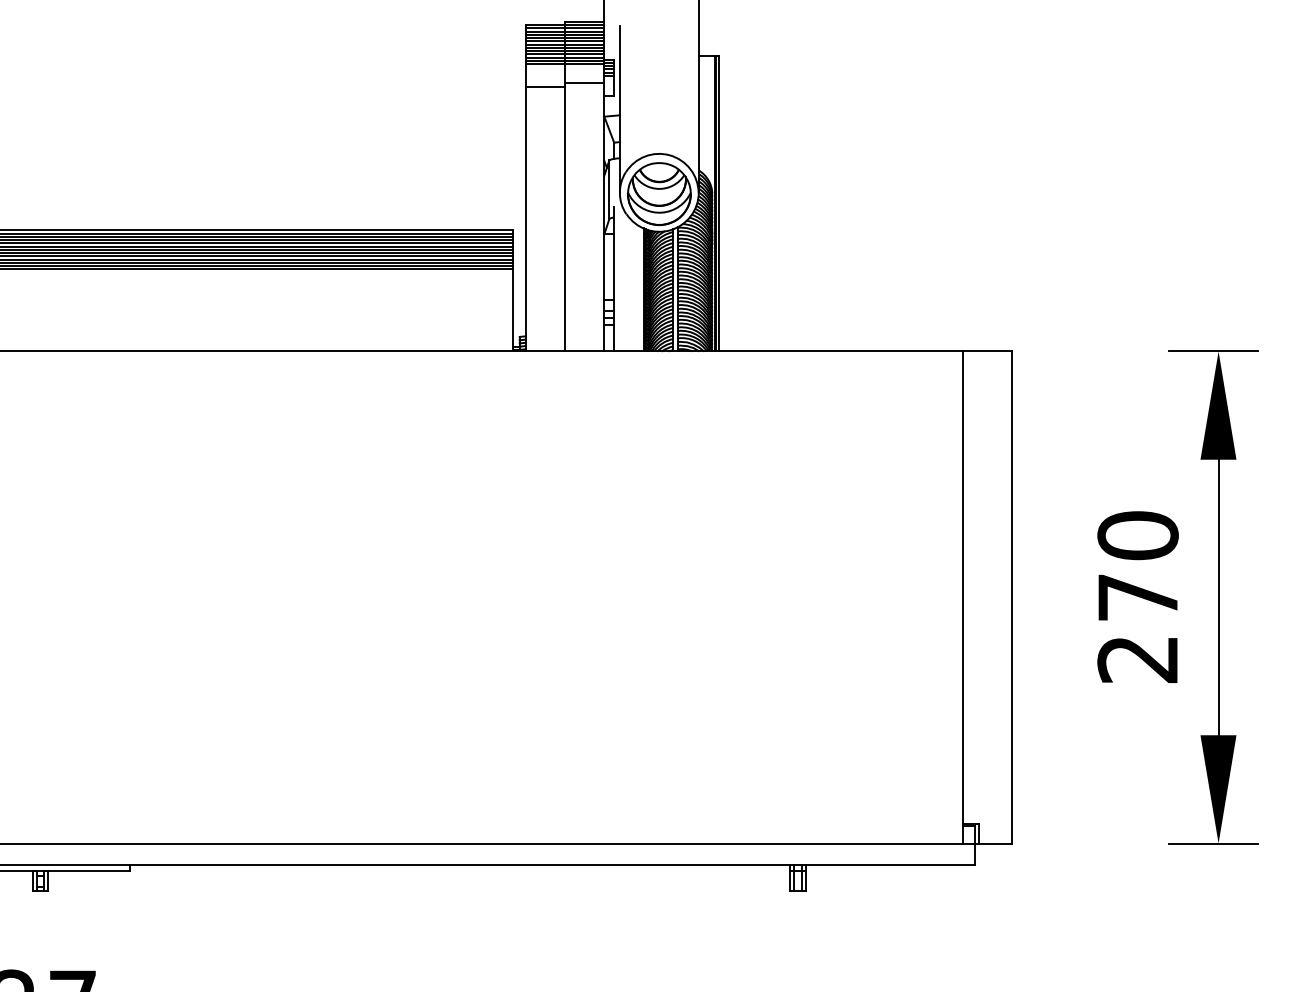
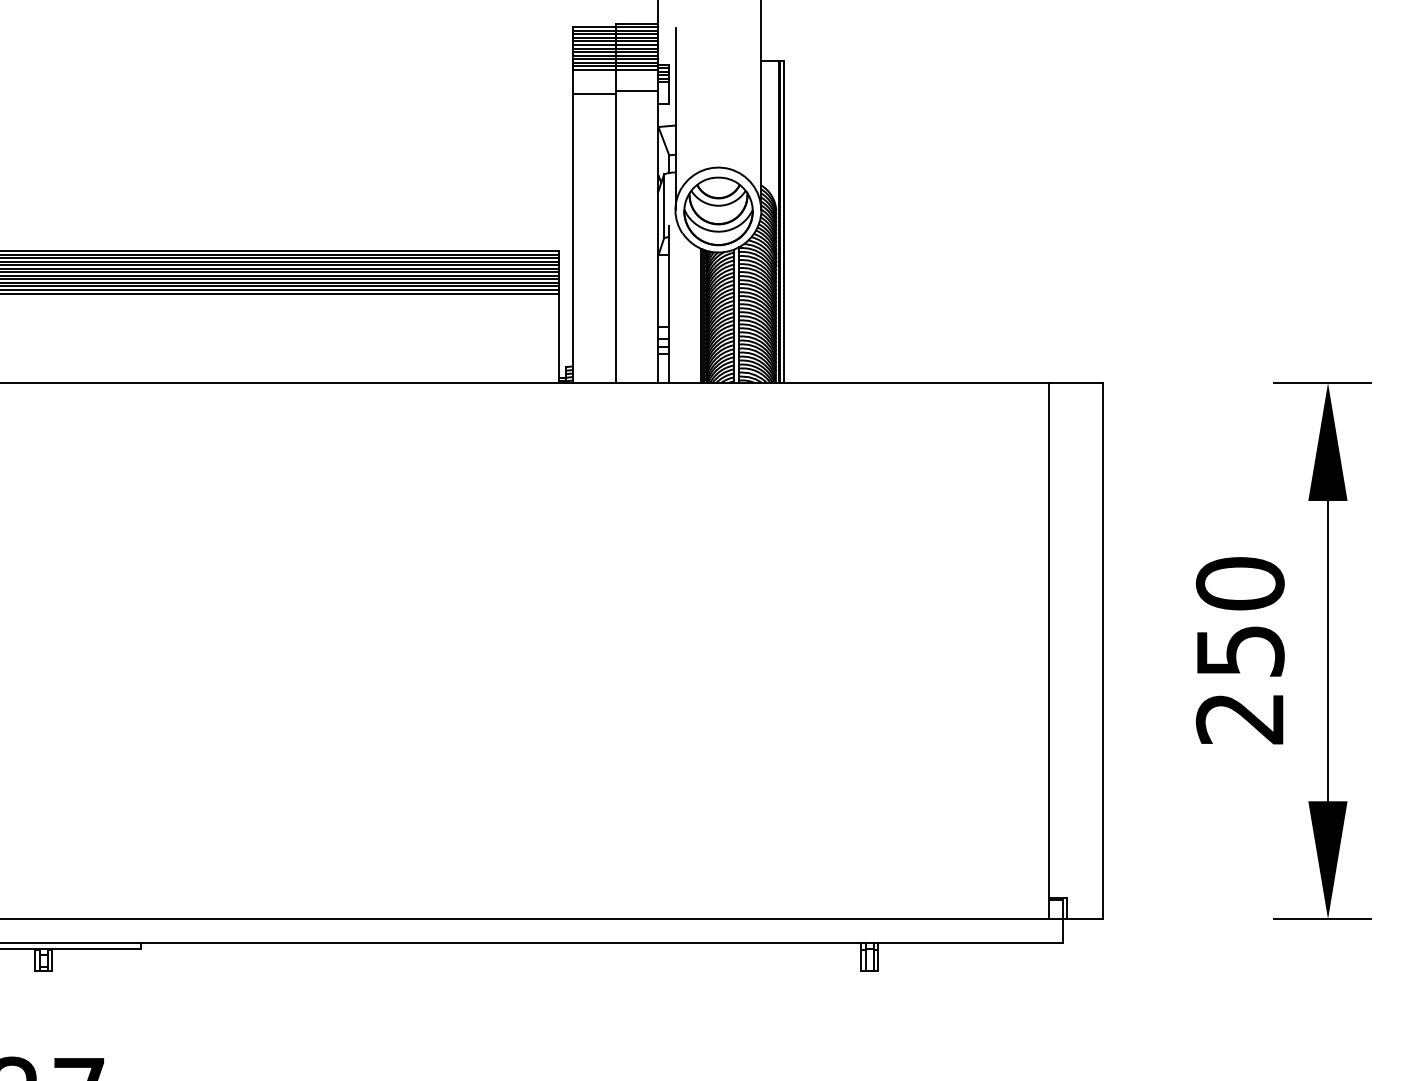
text: (1138, 597) -> (1240, 651), 270 -> 250

